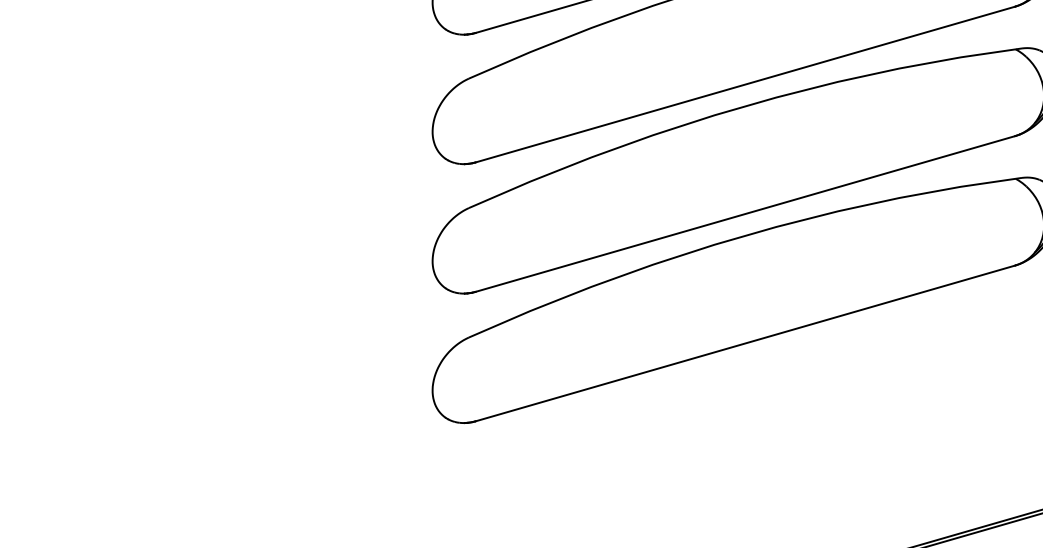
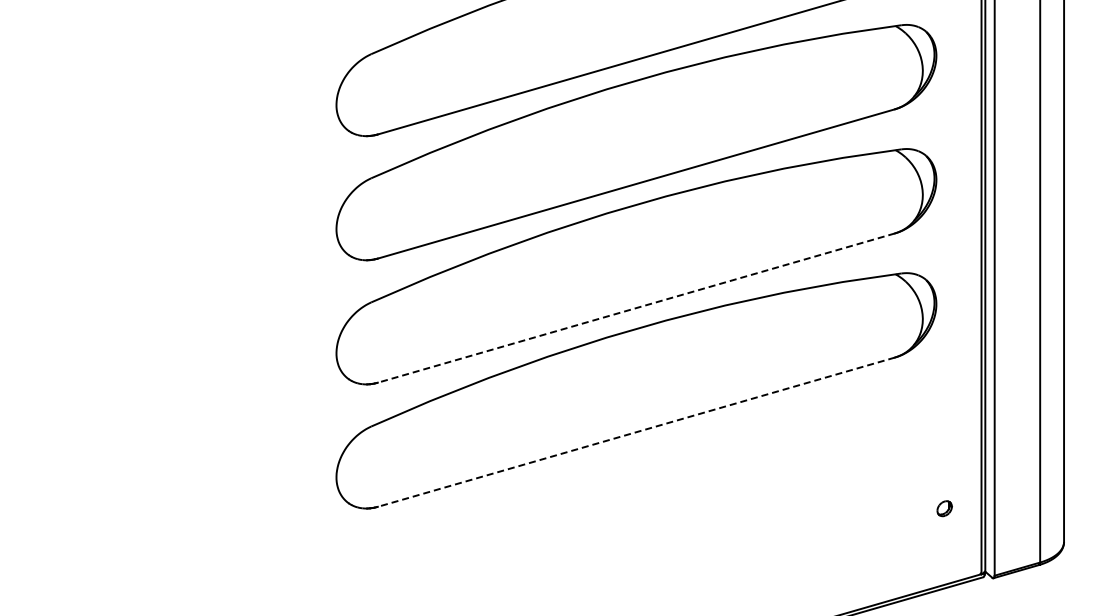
line: (744, 214) -> (635, 308), solid -> dashed
line: (744, 343) -> (635, 432), solid -> dashed

